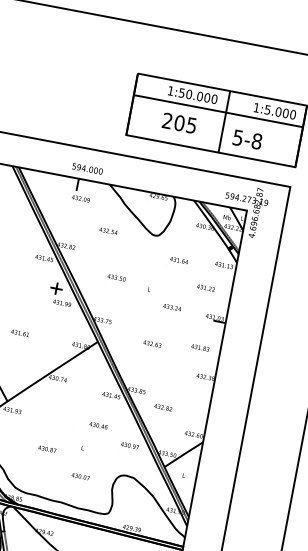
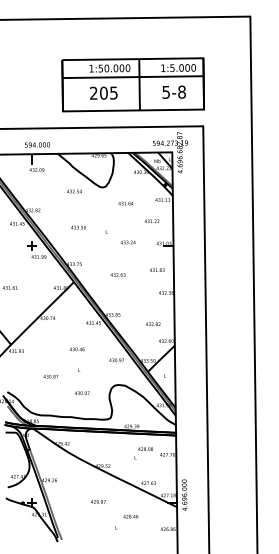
text: (246, 138) -> (173, 91), moved
text: (108, 231) -> (74, 191), moved
text: (163, 407) -> (153, 324), moved
text: (98, 425) -> (77, 349), moved

